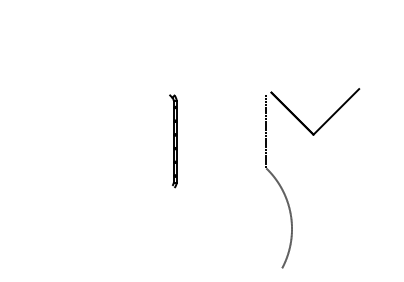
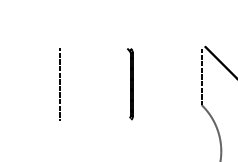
line: (81, 141) -> (60, 84), added

